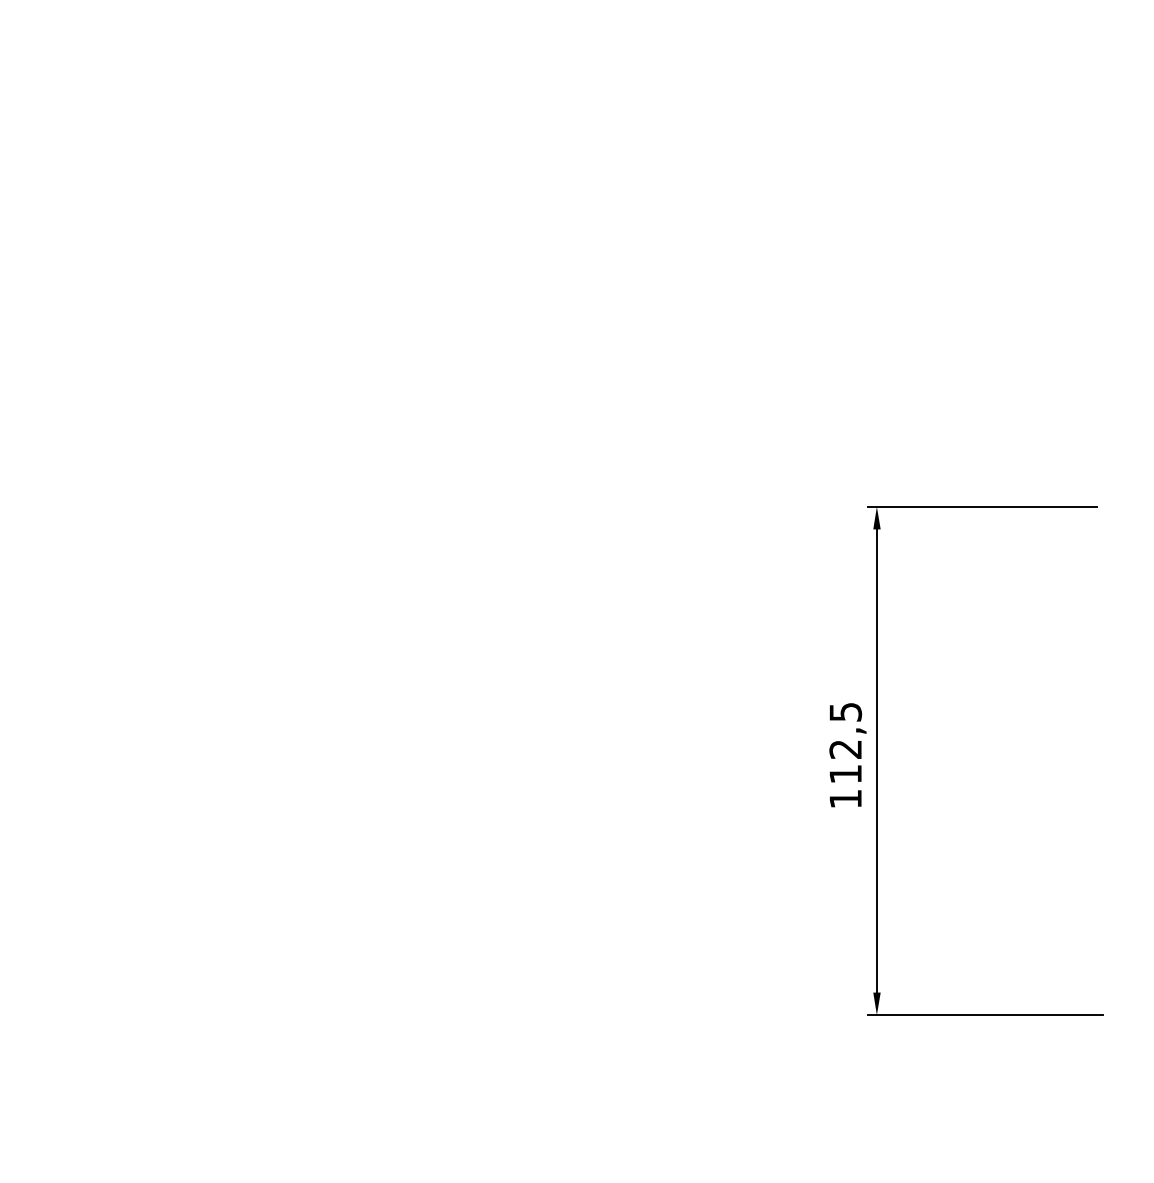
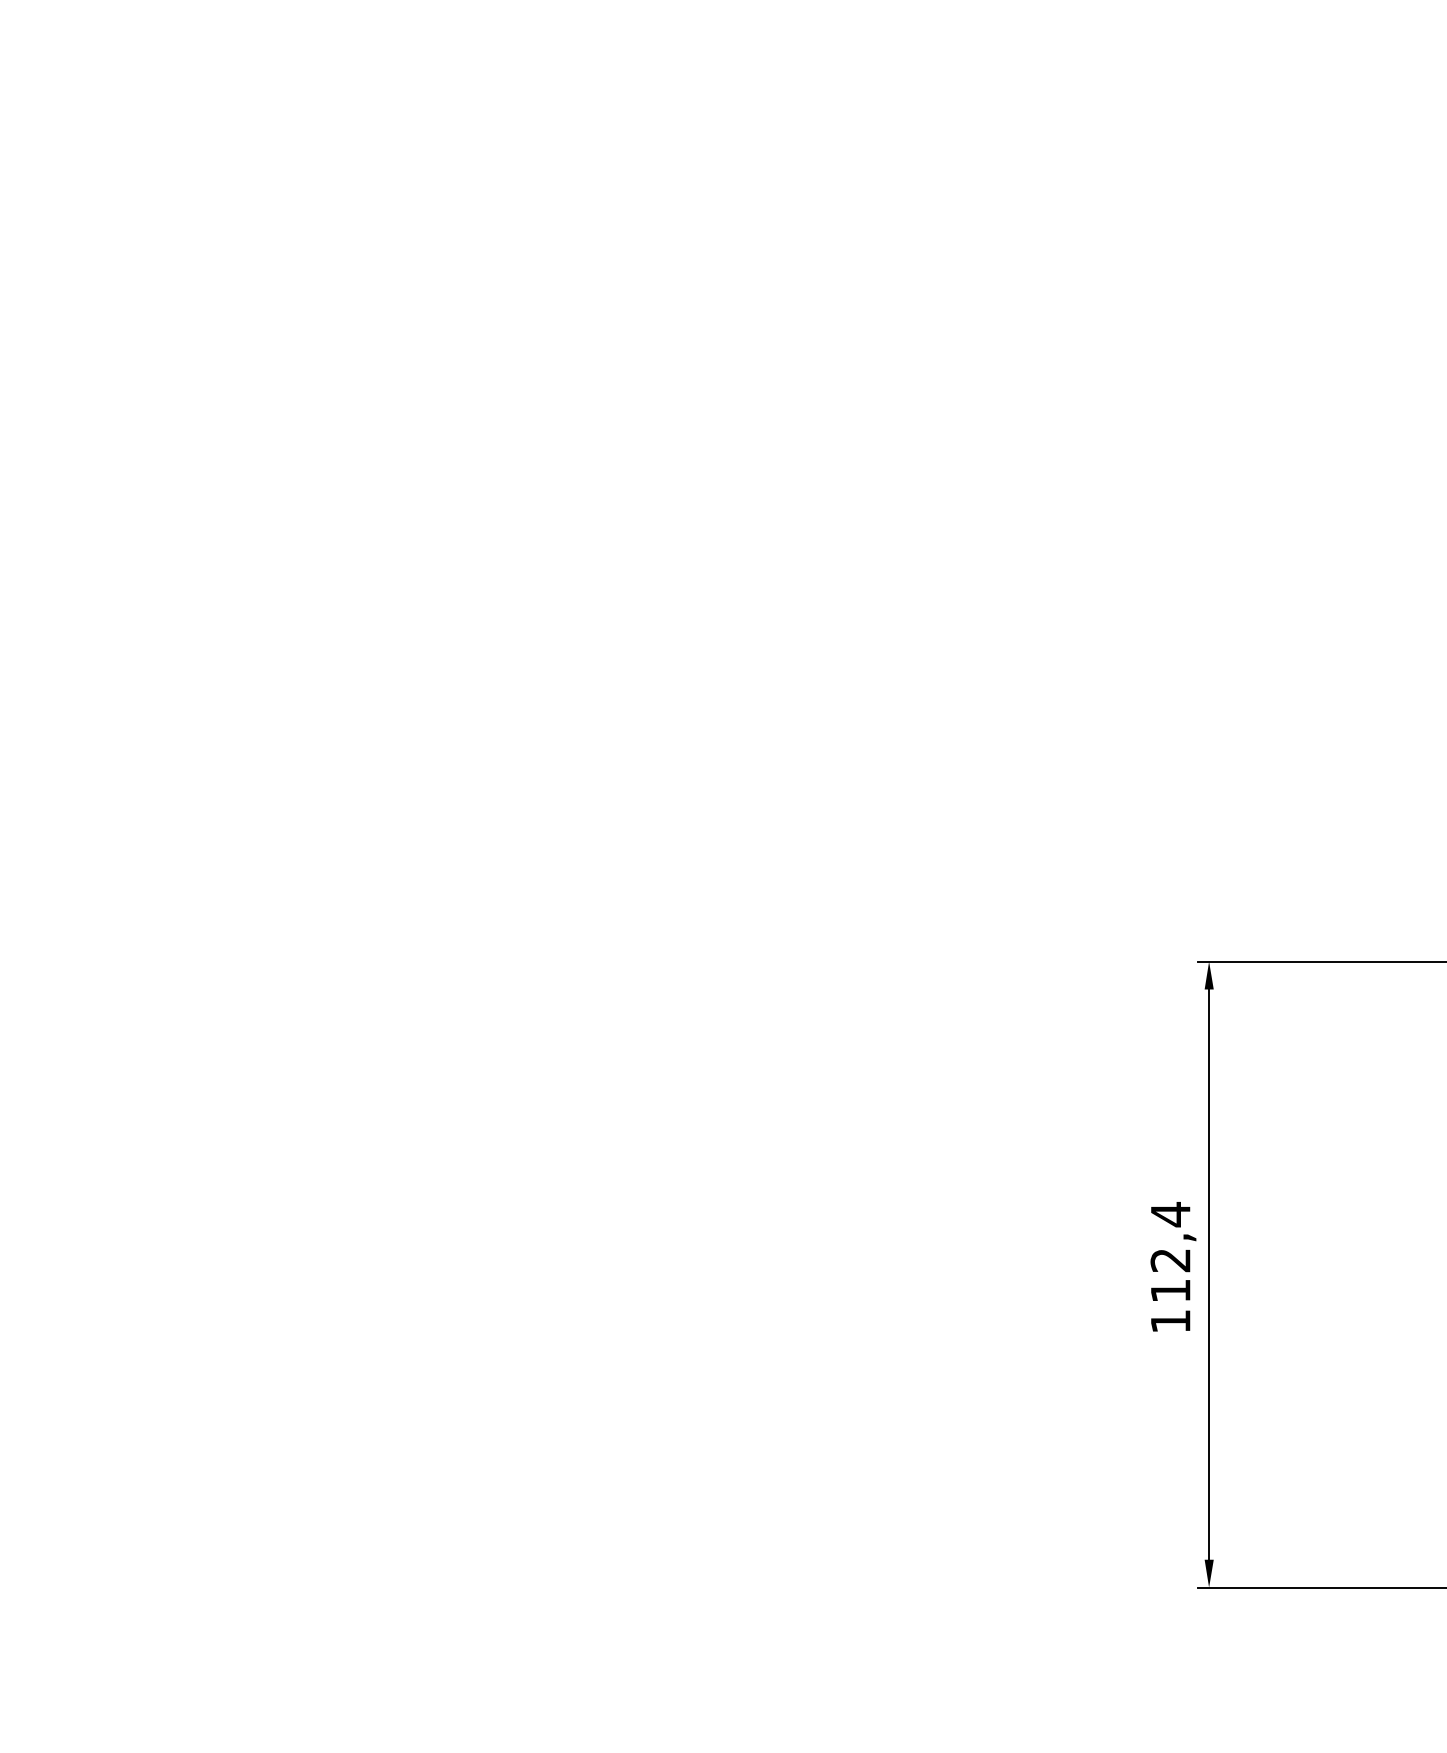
text: (845, 712) -> (1170, 1214), 112,5 -> 112,4

